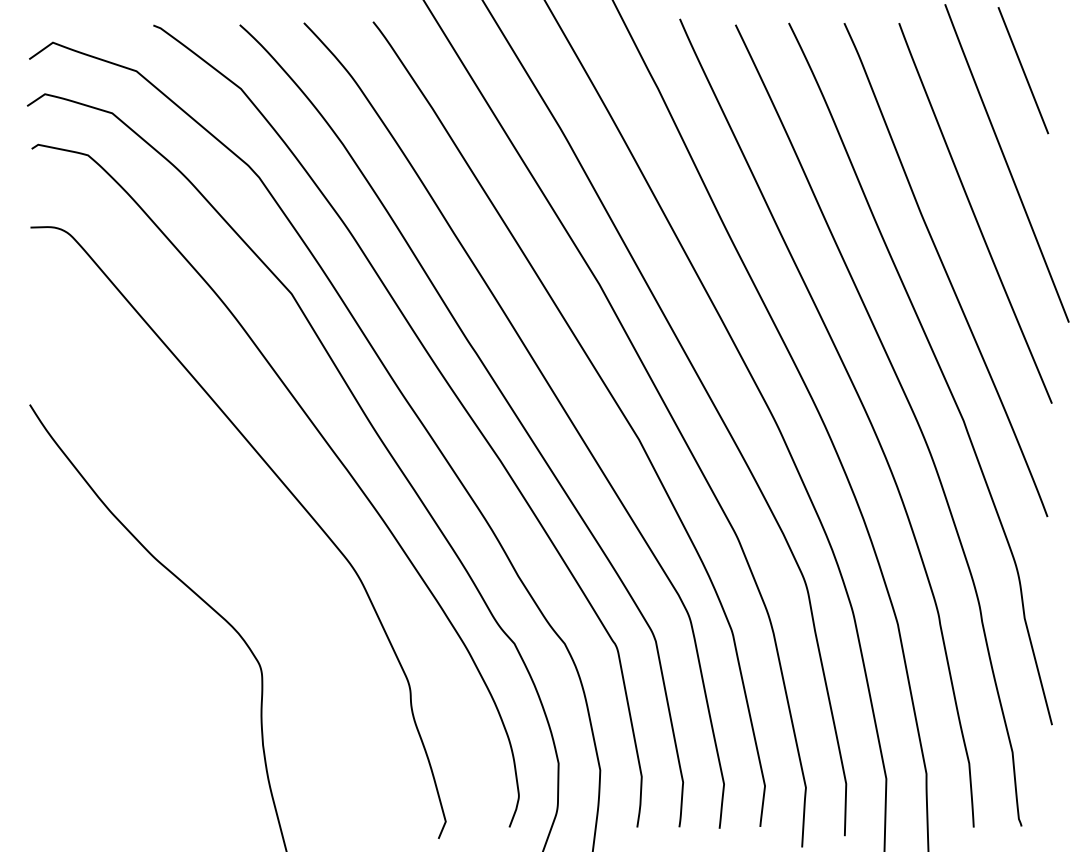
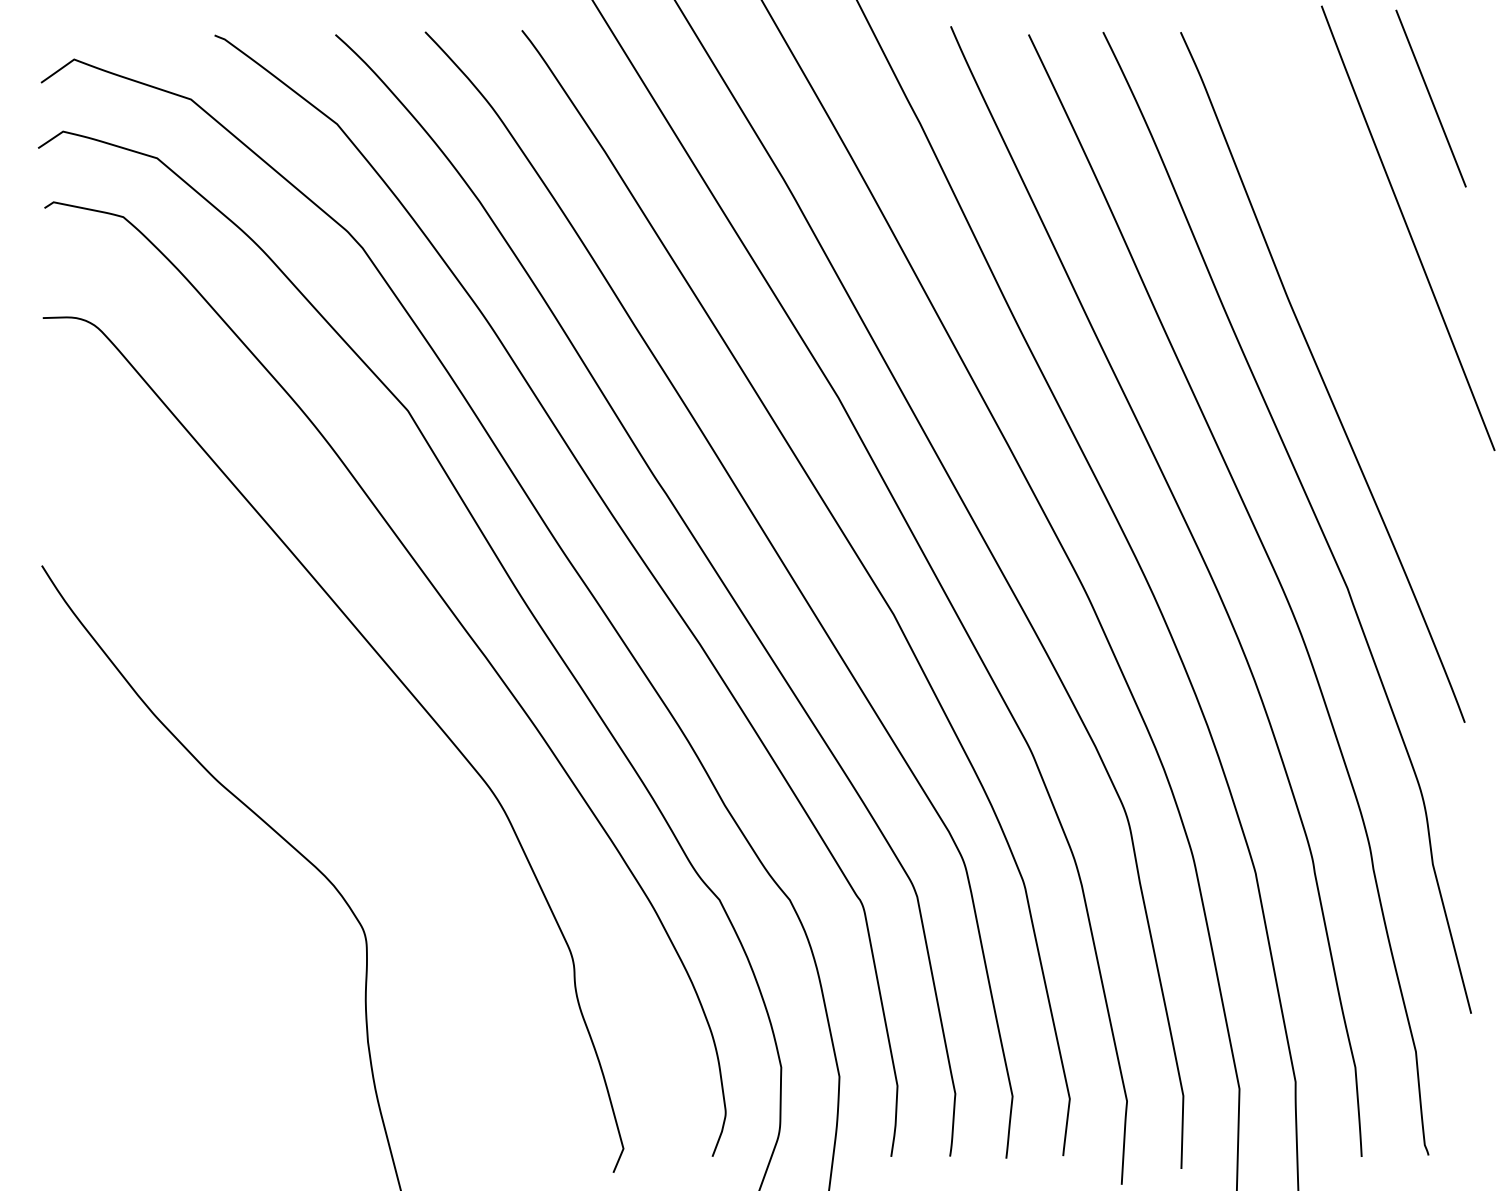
curve: (974, 213) -> (1362, 298), removed

